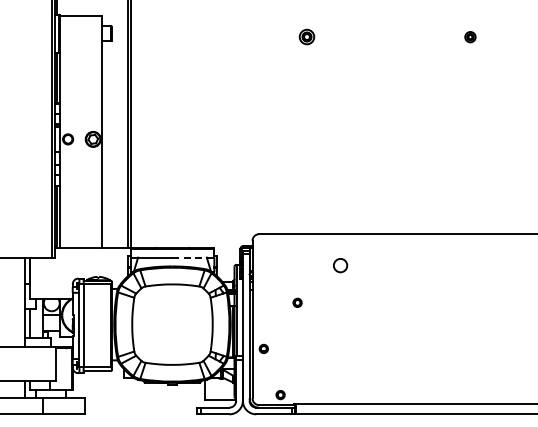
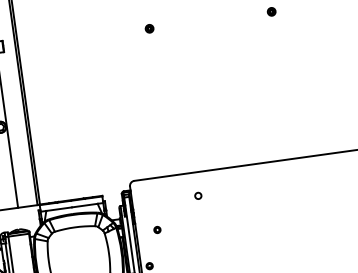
part: (306, 37) -> (149, 29), size x0.71
line: (190, 257) -> (85, 205), dashed -> solid
circle: (340, 265) -> (198, 195), size x0.62
part: (297, 302) -> (157, 229), moved

